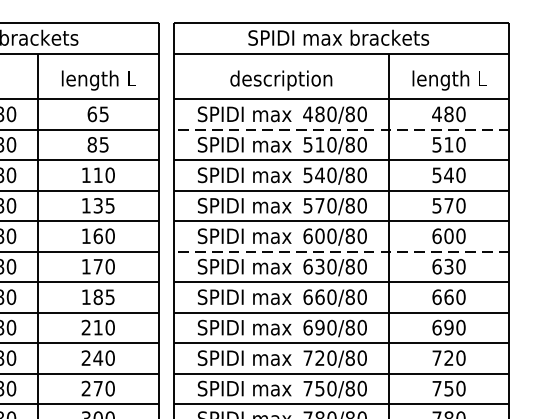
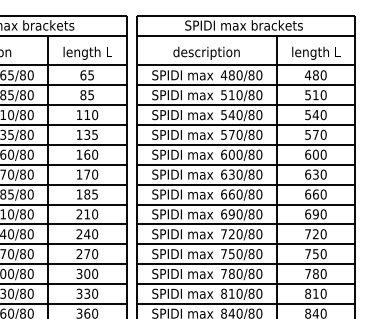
line: (340, 129) -> (245, 85), dashed -> solid
line: (340, 251) -> (245, 164), dashed -> solid

